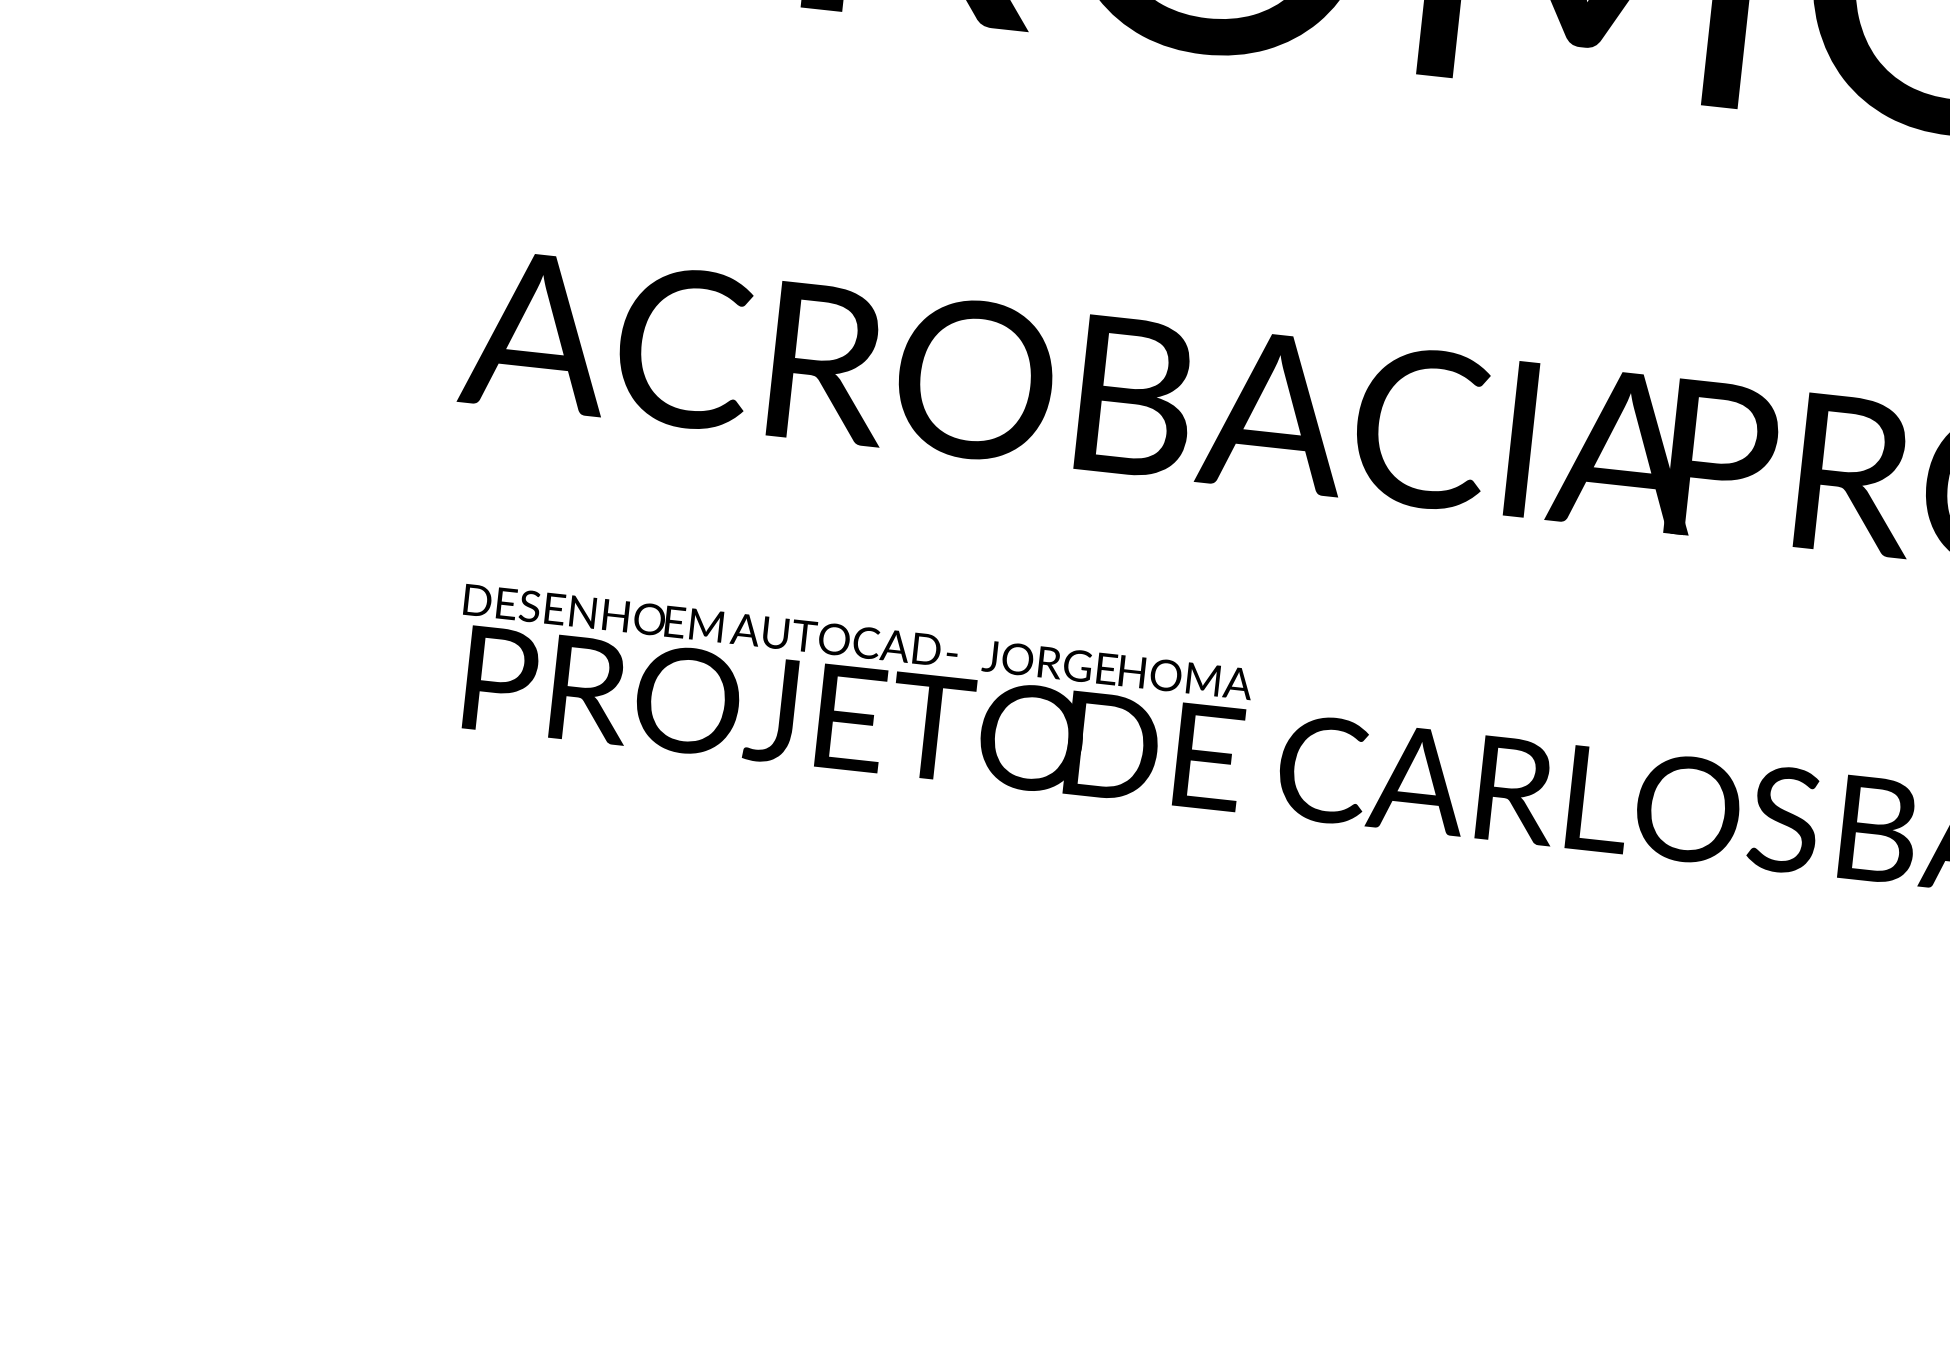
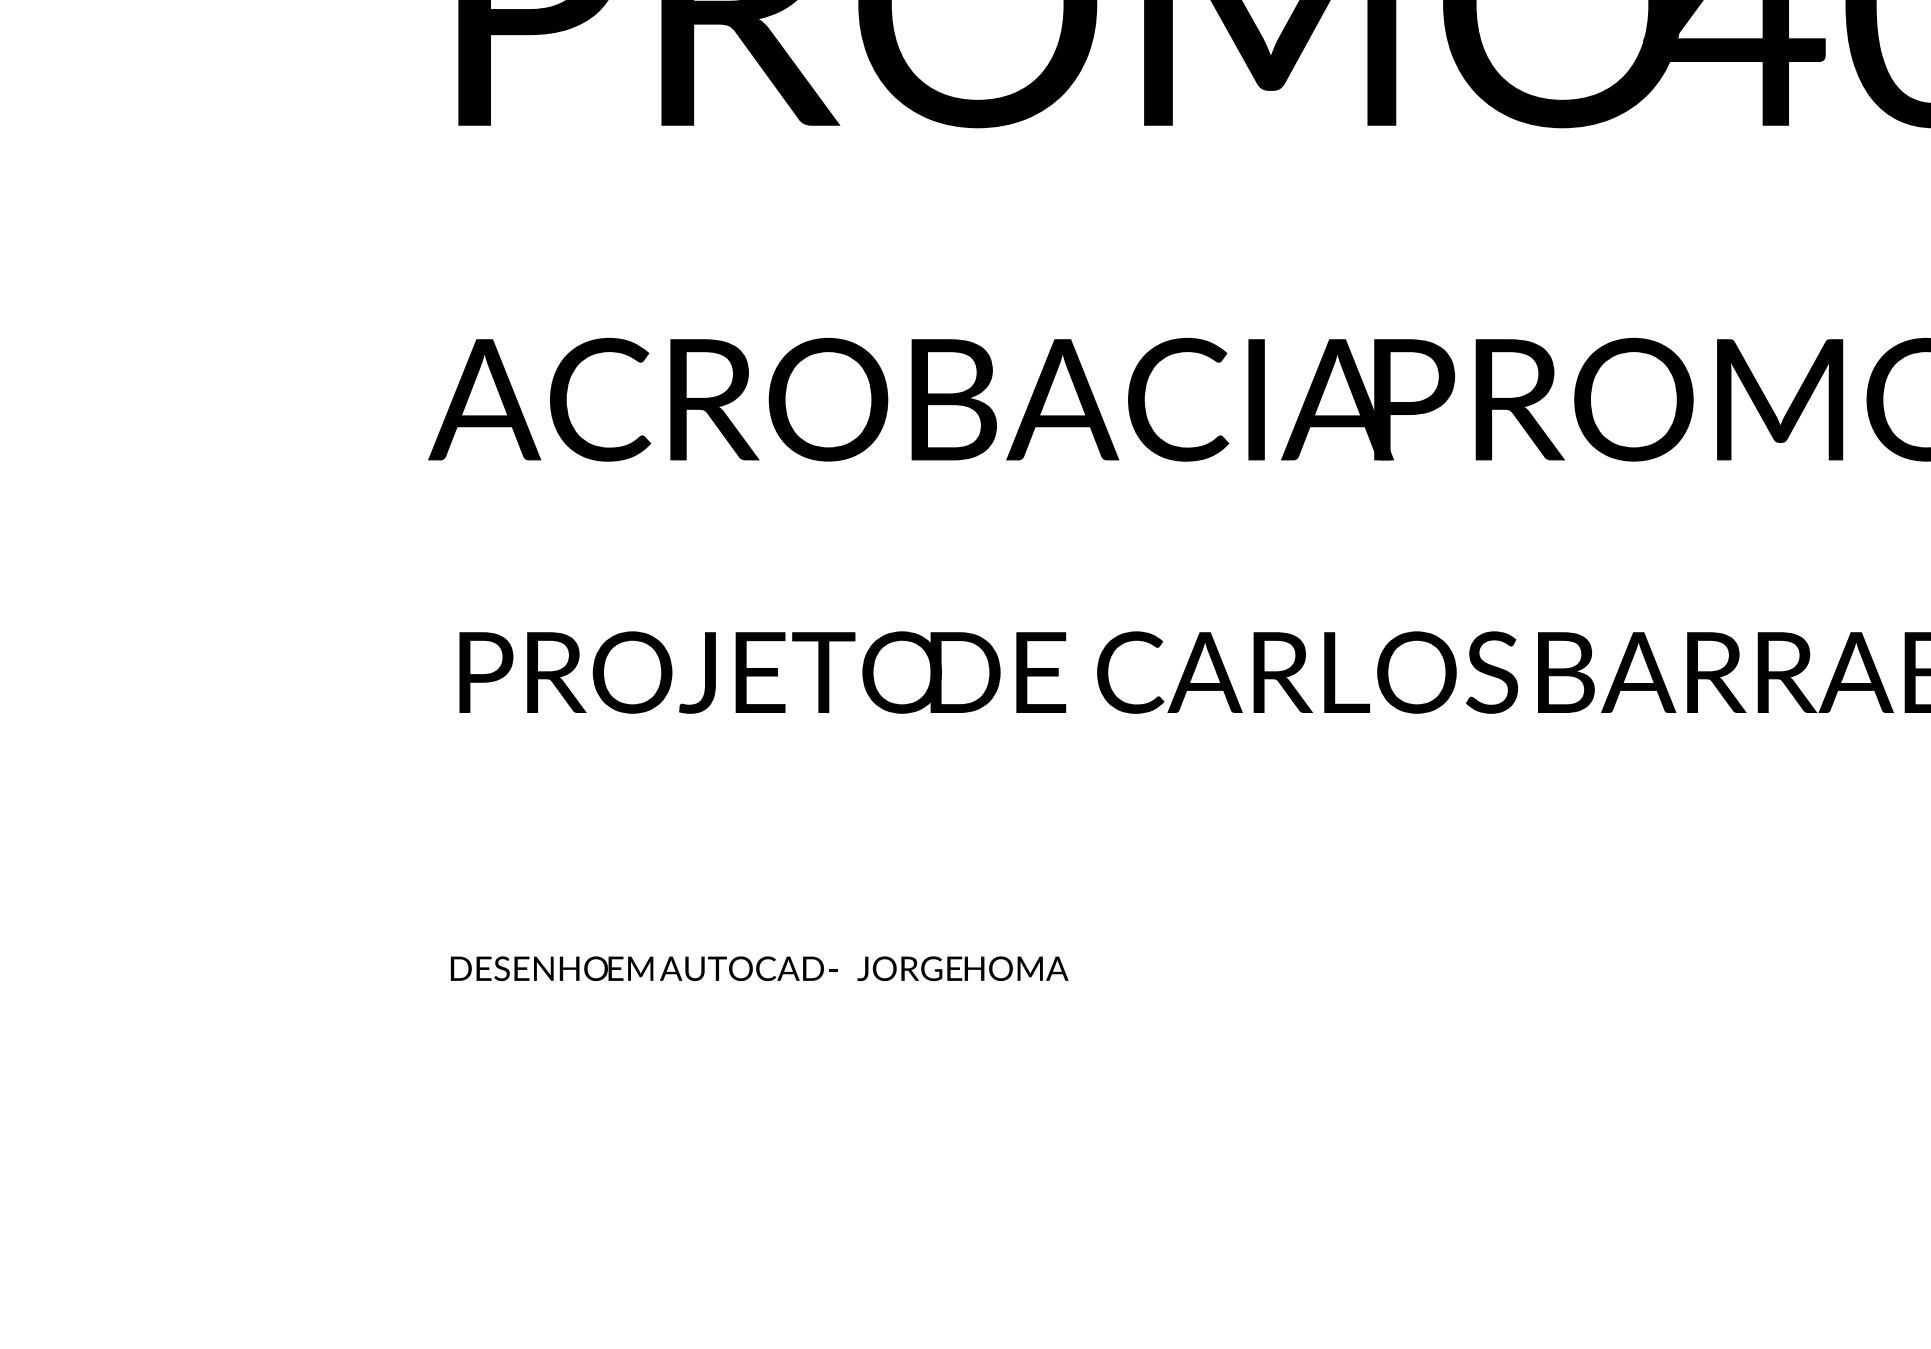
text: (858, 641) -> (759, 968), moved

